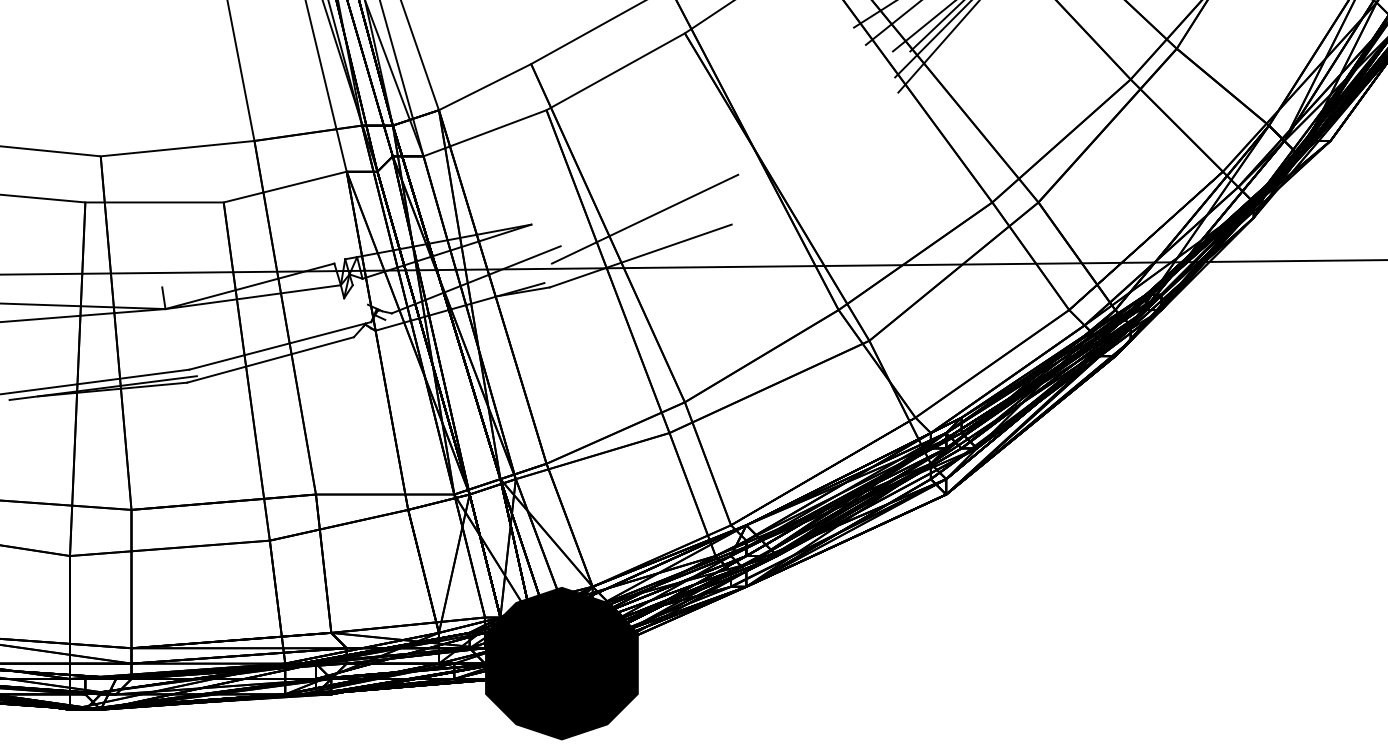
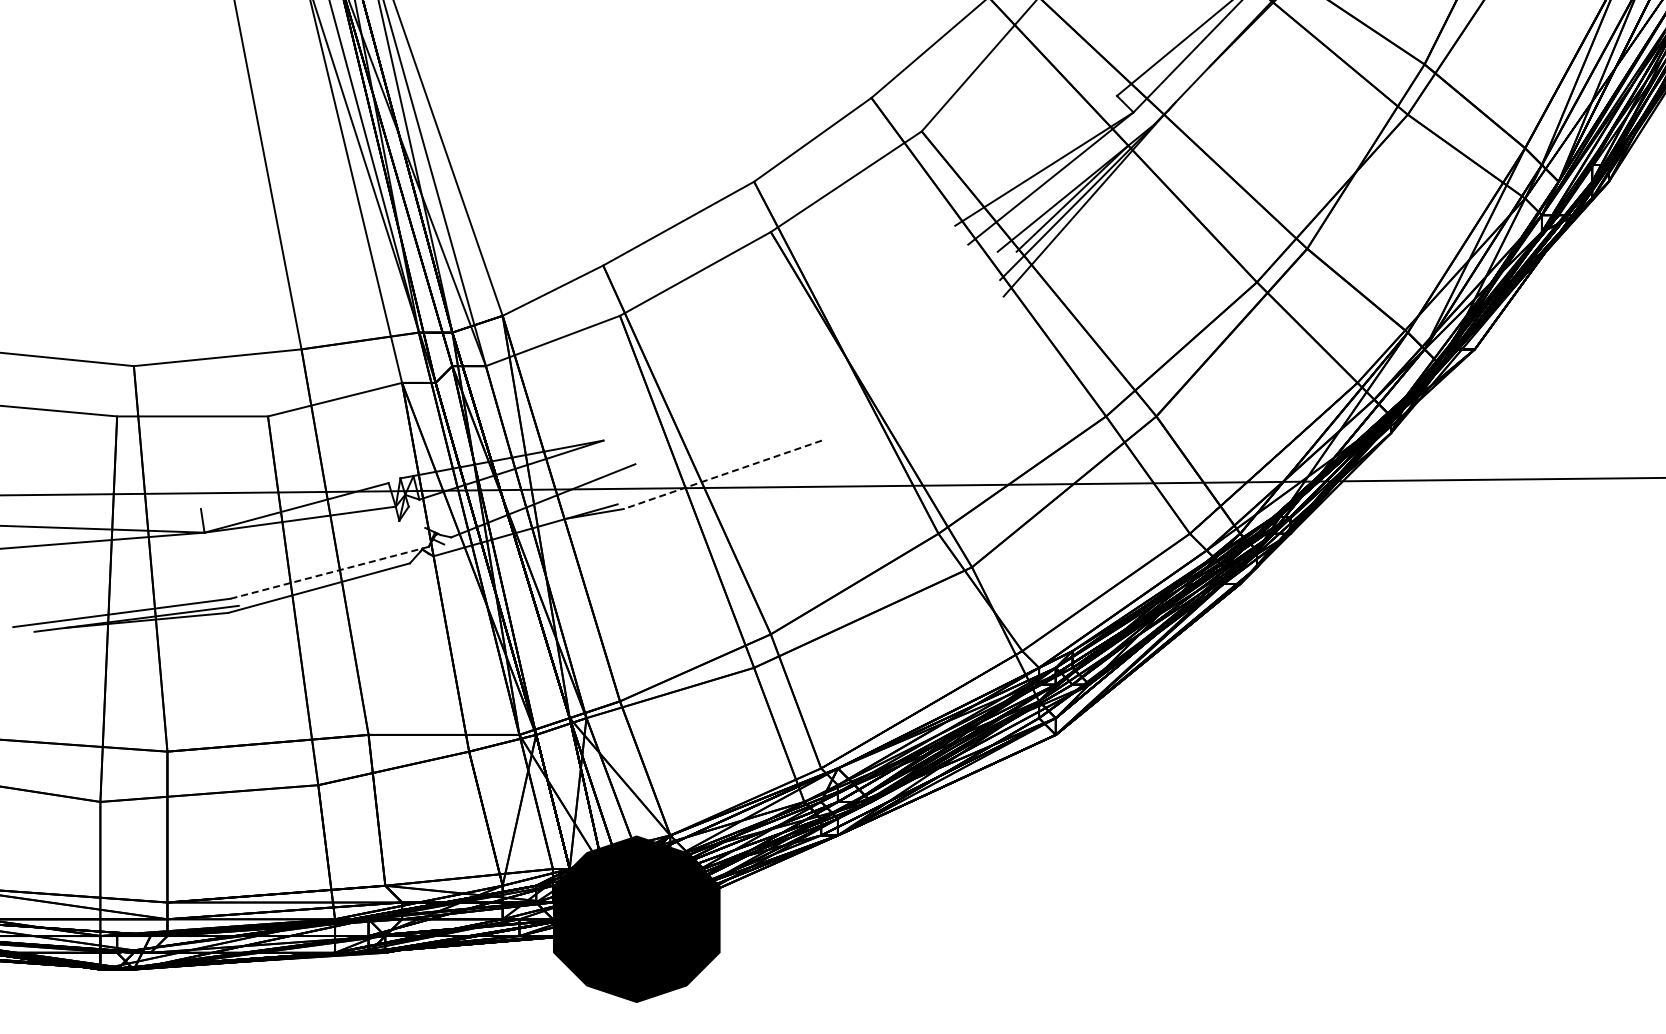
line: (644, 219) -> (726, 434), removed
line: (640, 255) -> (722, 474), solid -> dashed
line: (280, 345) -> (329, 572), solid -> dashed

